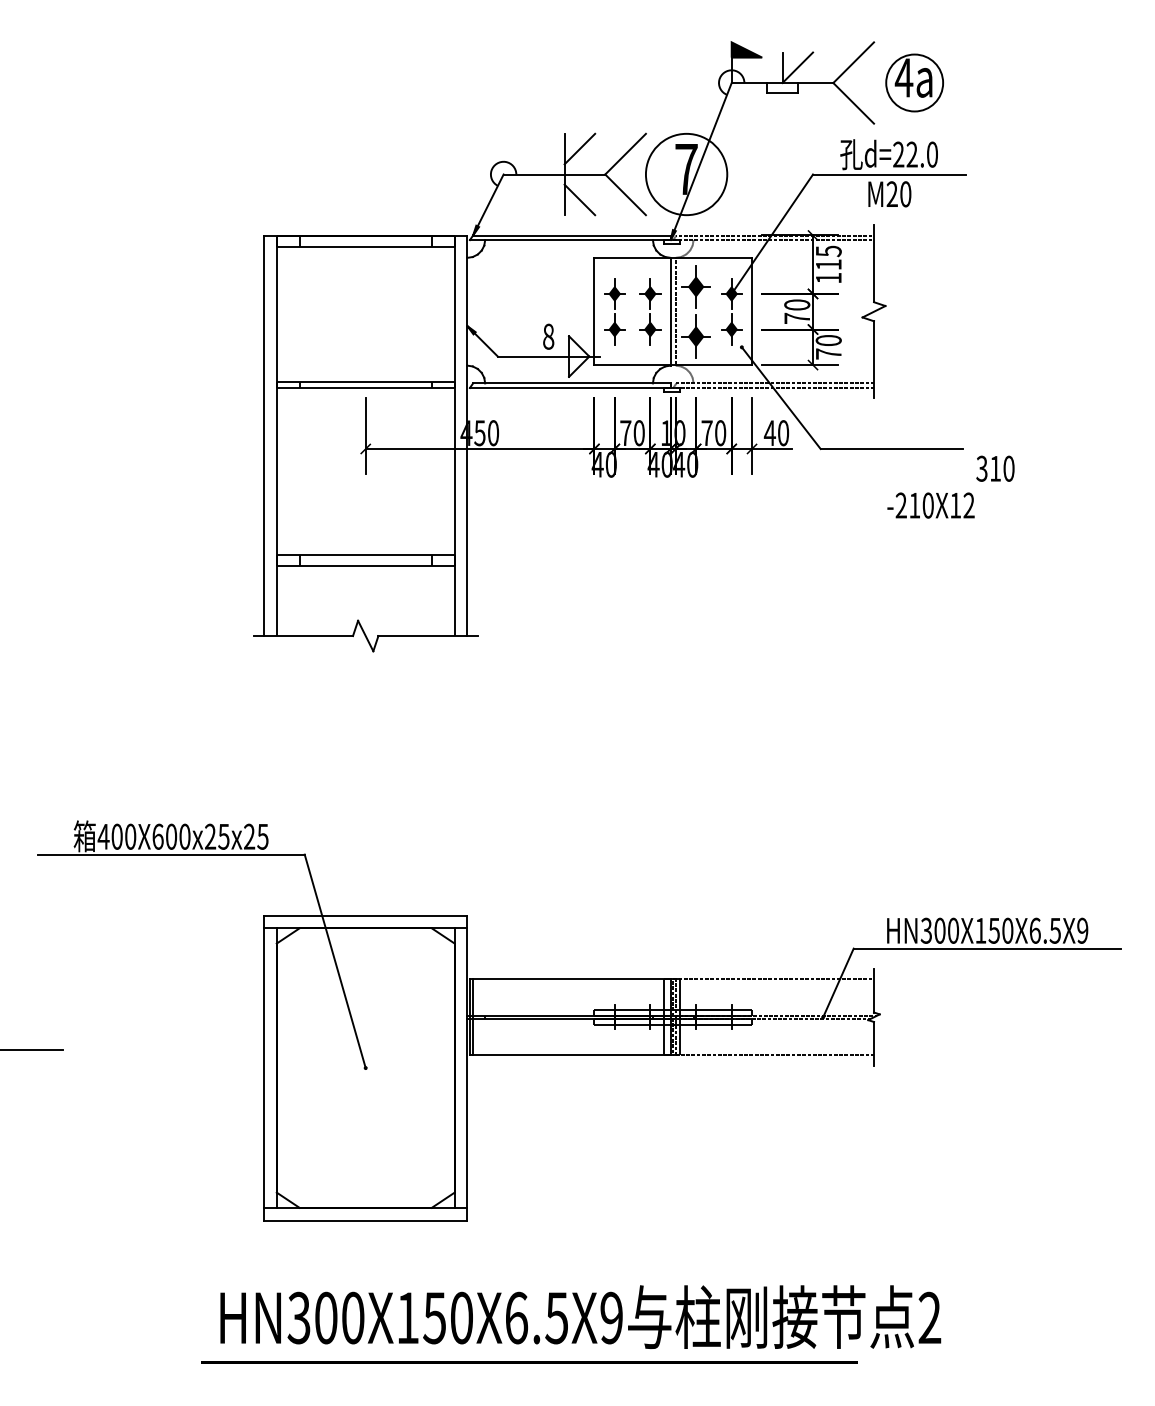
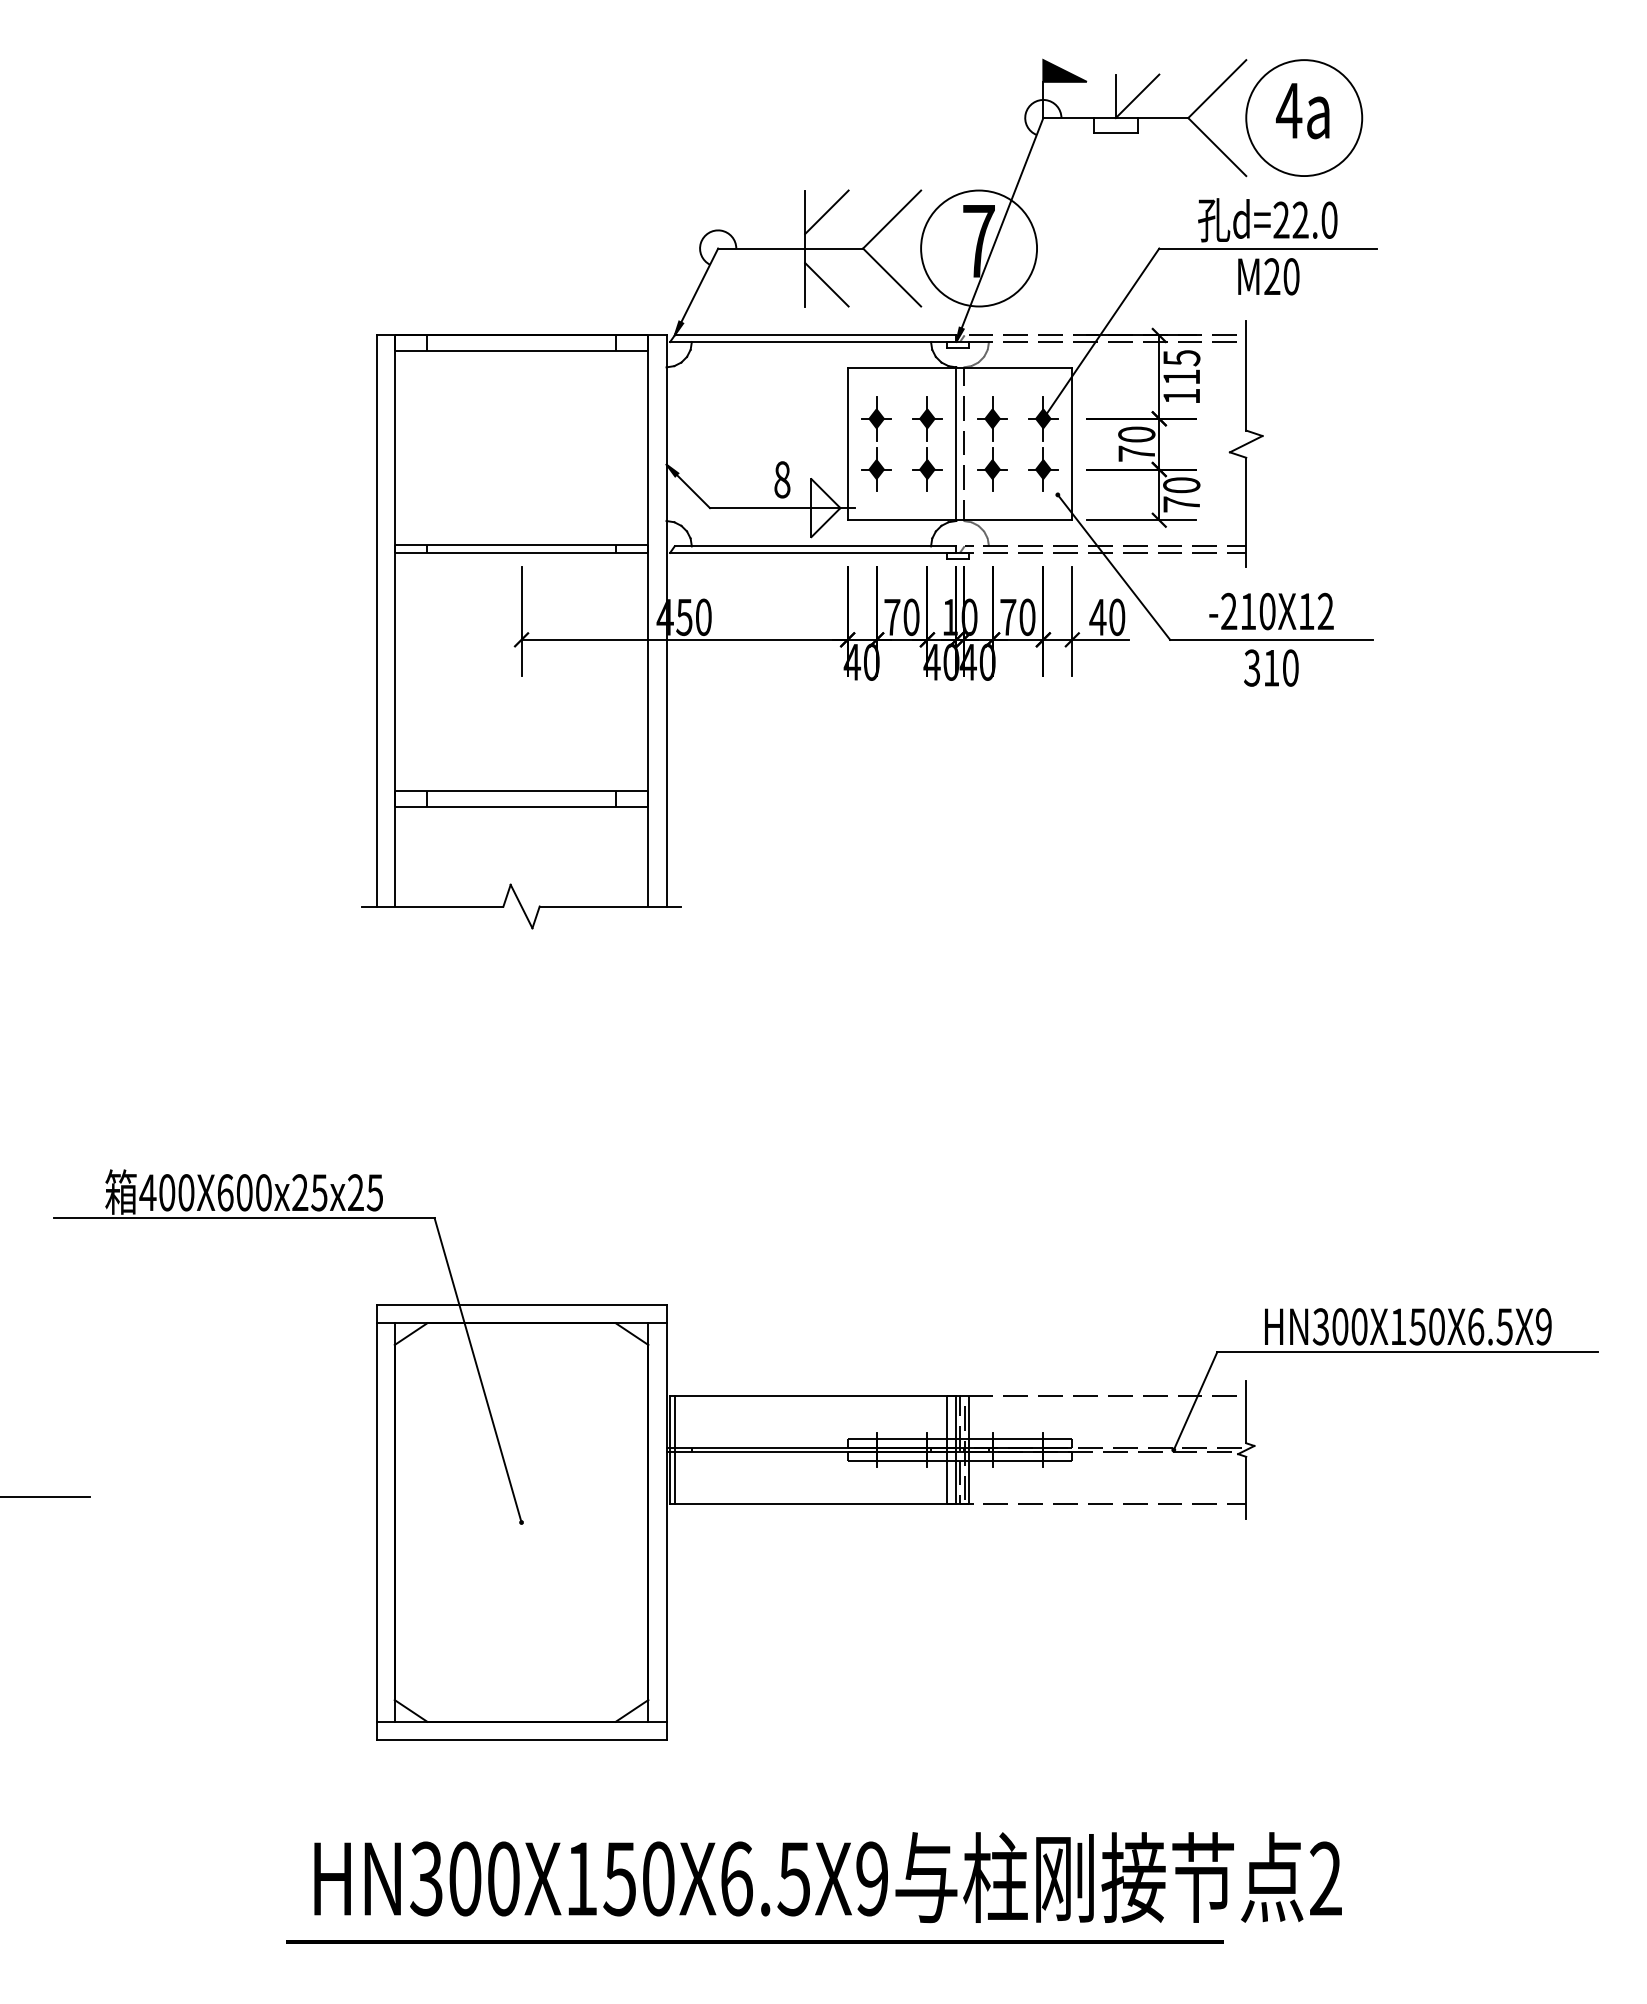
circle: (914, 83) -> (1304, 118), size x1.43
part: (696, 311) -> (992, 443), size x0.71
text: (995, 468) -> (1271, 667), moved
text: (931, 505) -> (1271, 611), moved

